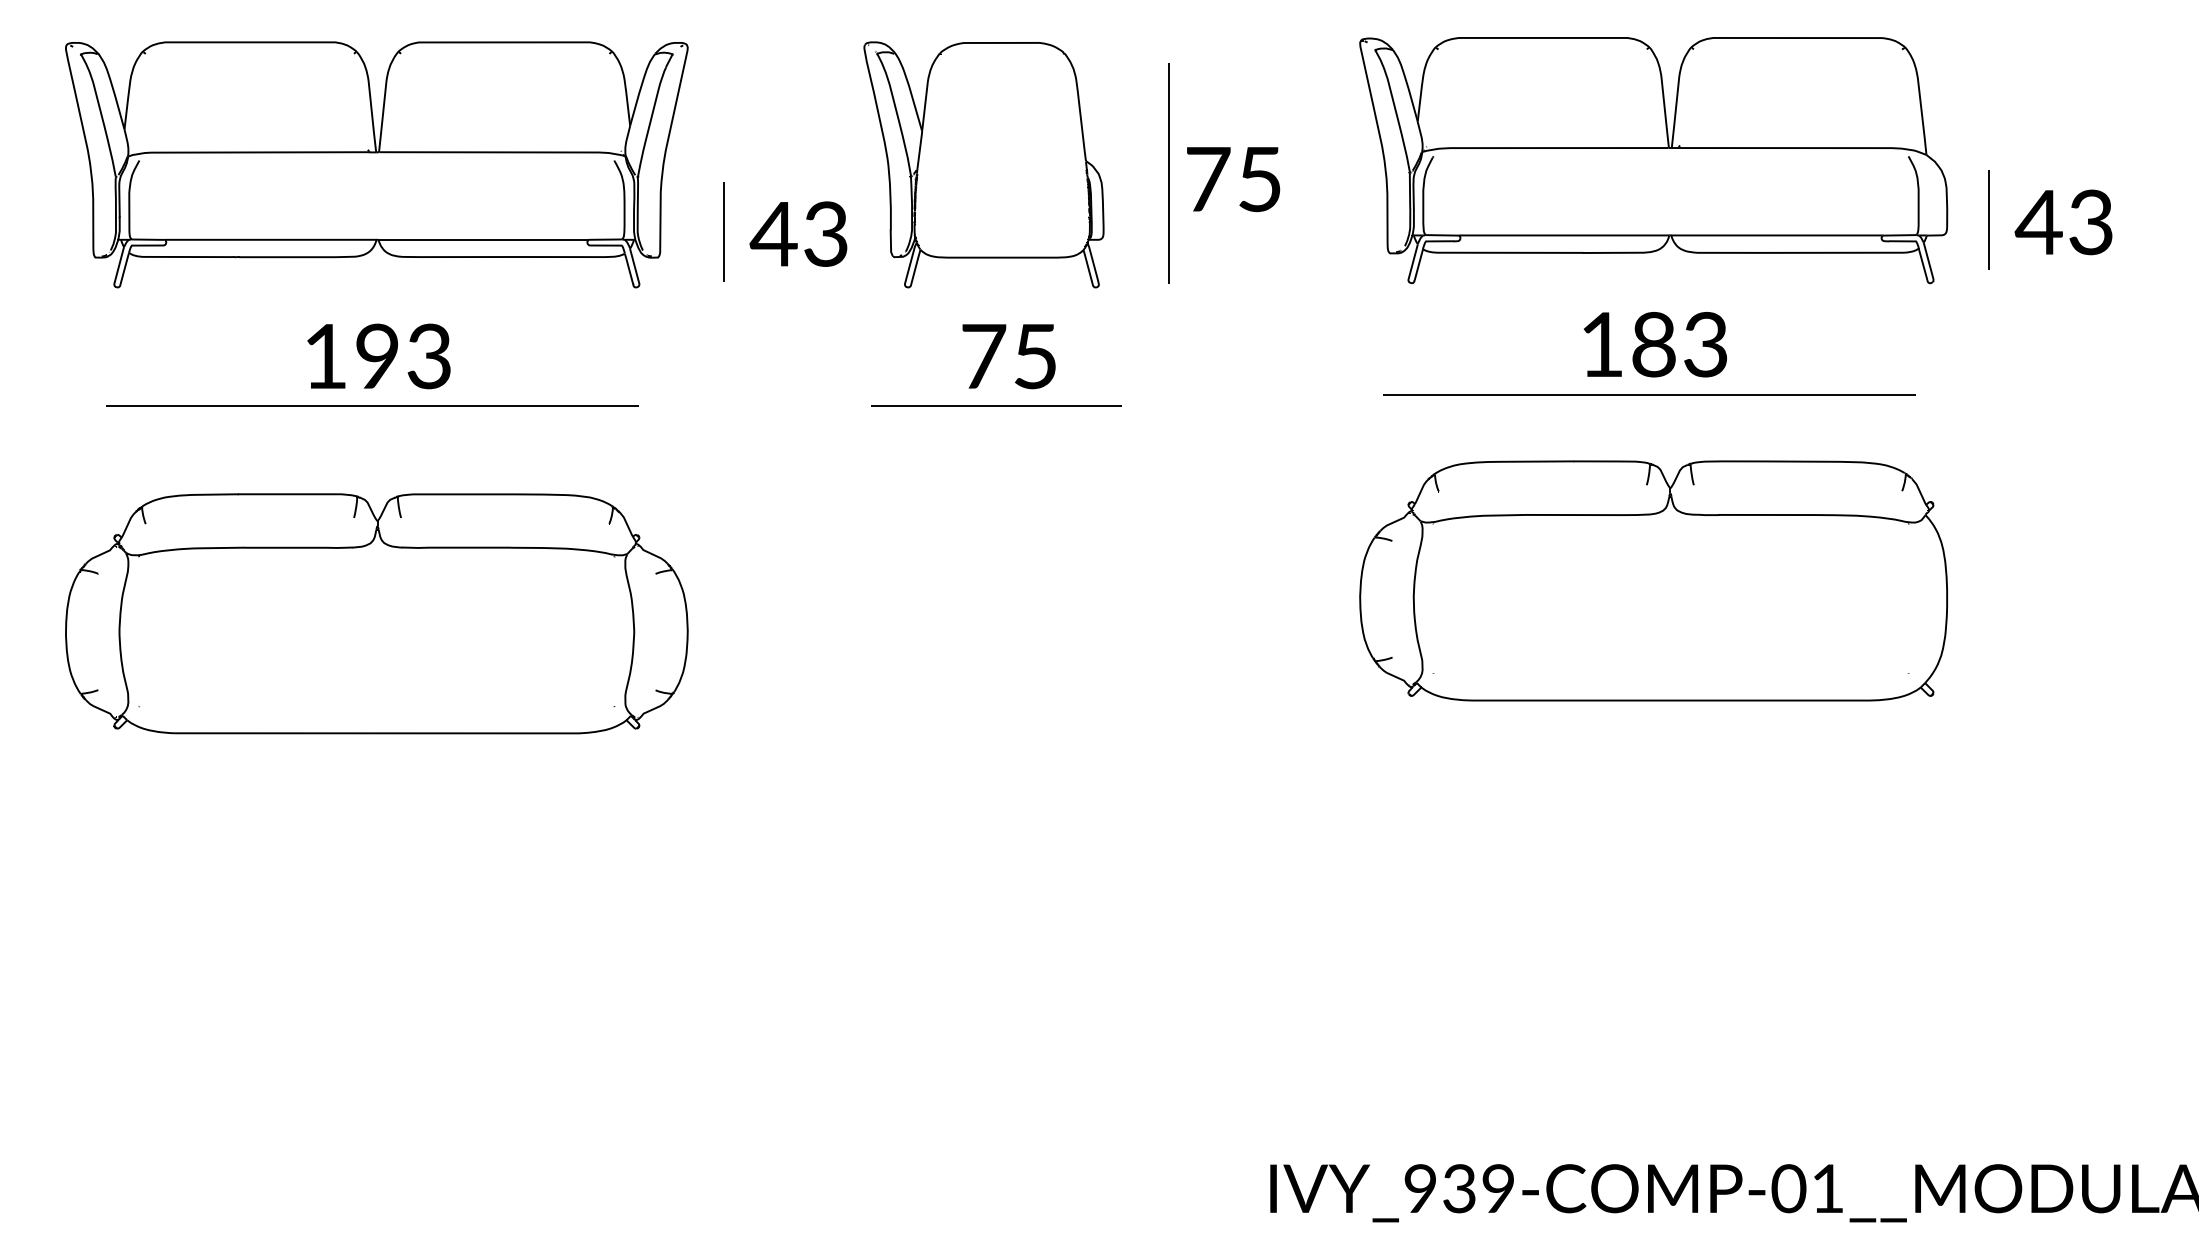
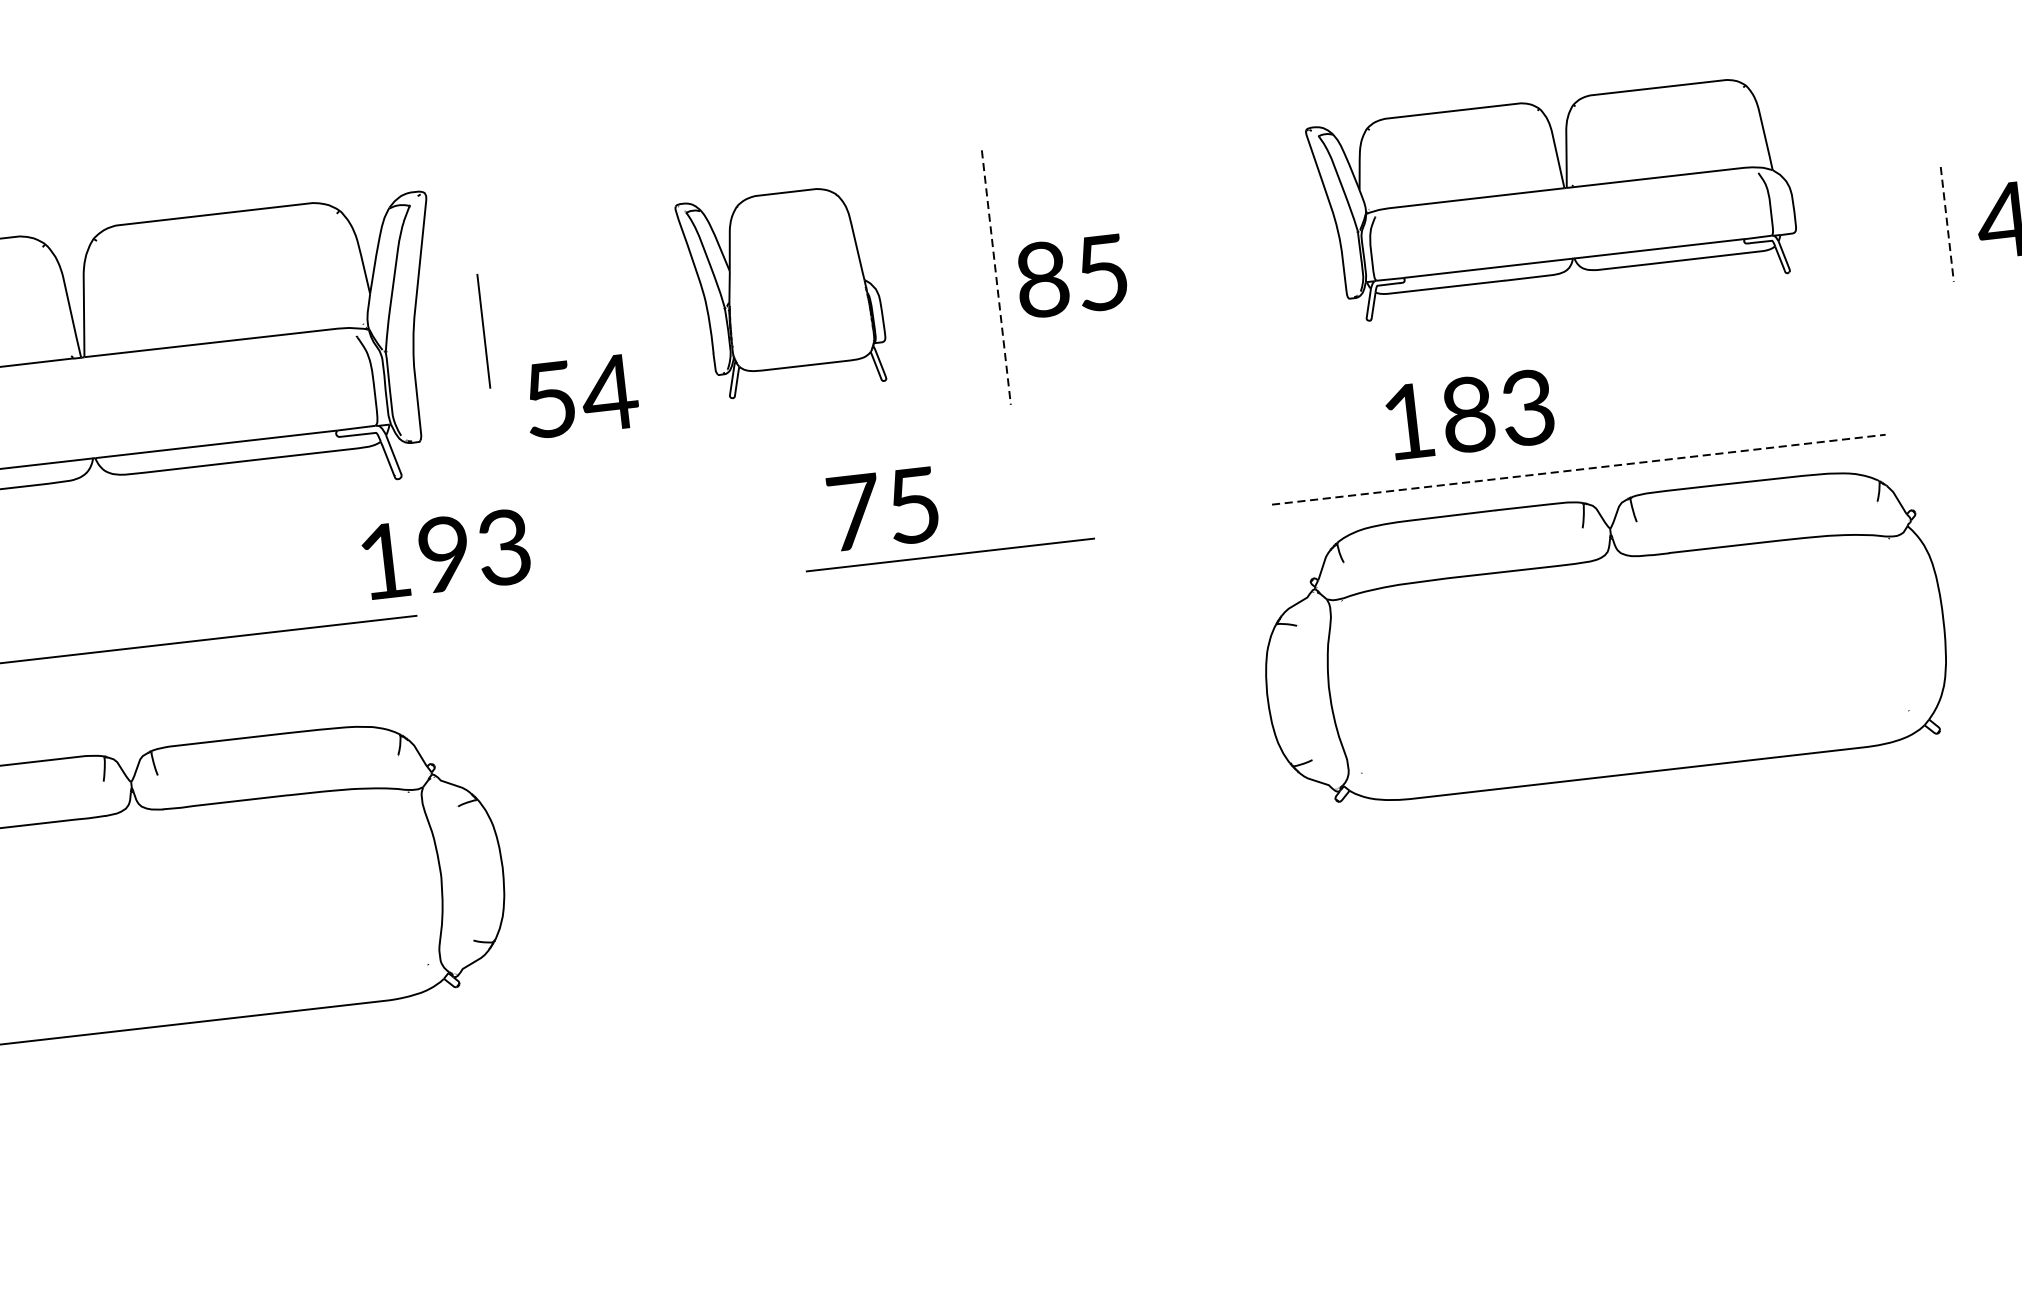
part: (1653, 160) -> (1552, 199), size x0.7
part: (983, 164) -> (782, 292), size x0.7
line: (1168, 173) -> (996, 278), solid -> dashed
text: (1208, 179) -> (1043, 279), 75 -> 85
line: (1989, 220) -> (1947, 224), solid -> dashed
line: (723, 231) -> (483, 330), moved
text: (799, 233) -> (579, 395), 43 -> 54
text: (1655, 344) -> (1470, 414), moved
text: (378, 356) -> (445, 554), moved
text: (1008, 356) -> (882, 509), moved
line: (1649, 394) -> (1579, 469), solid -> dashed
line: (996, 405) -> (950, 553), moved
part: (1653, 580) -> (1602, 637), moved

